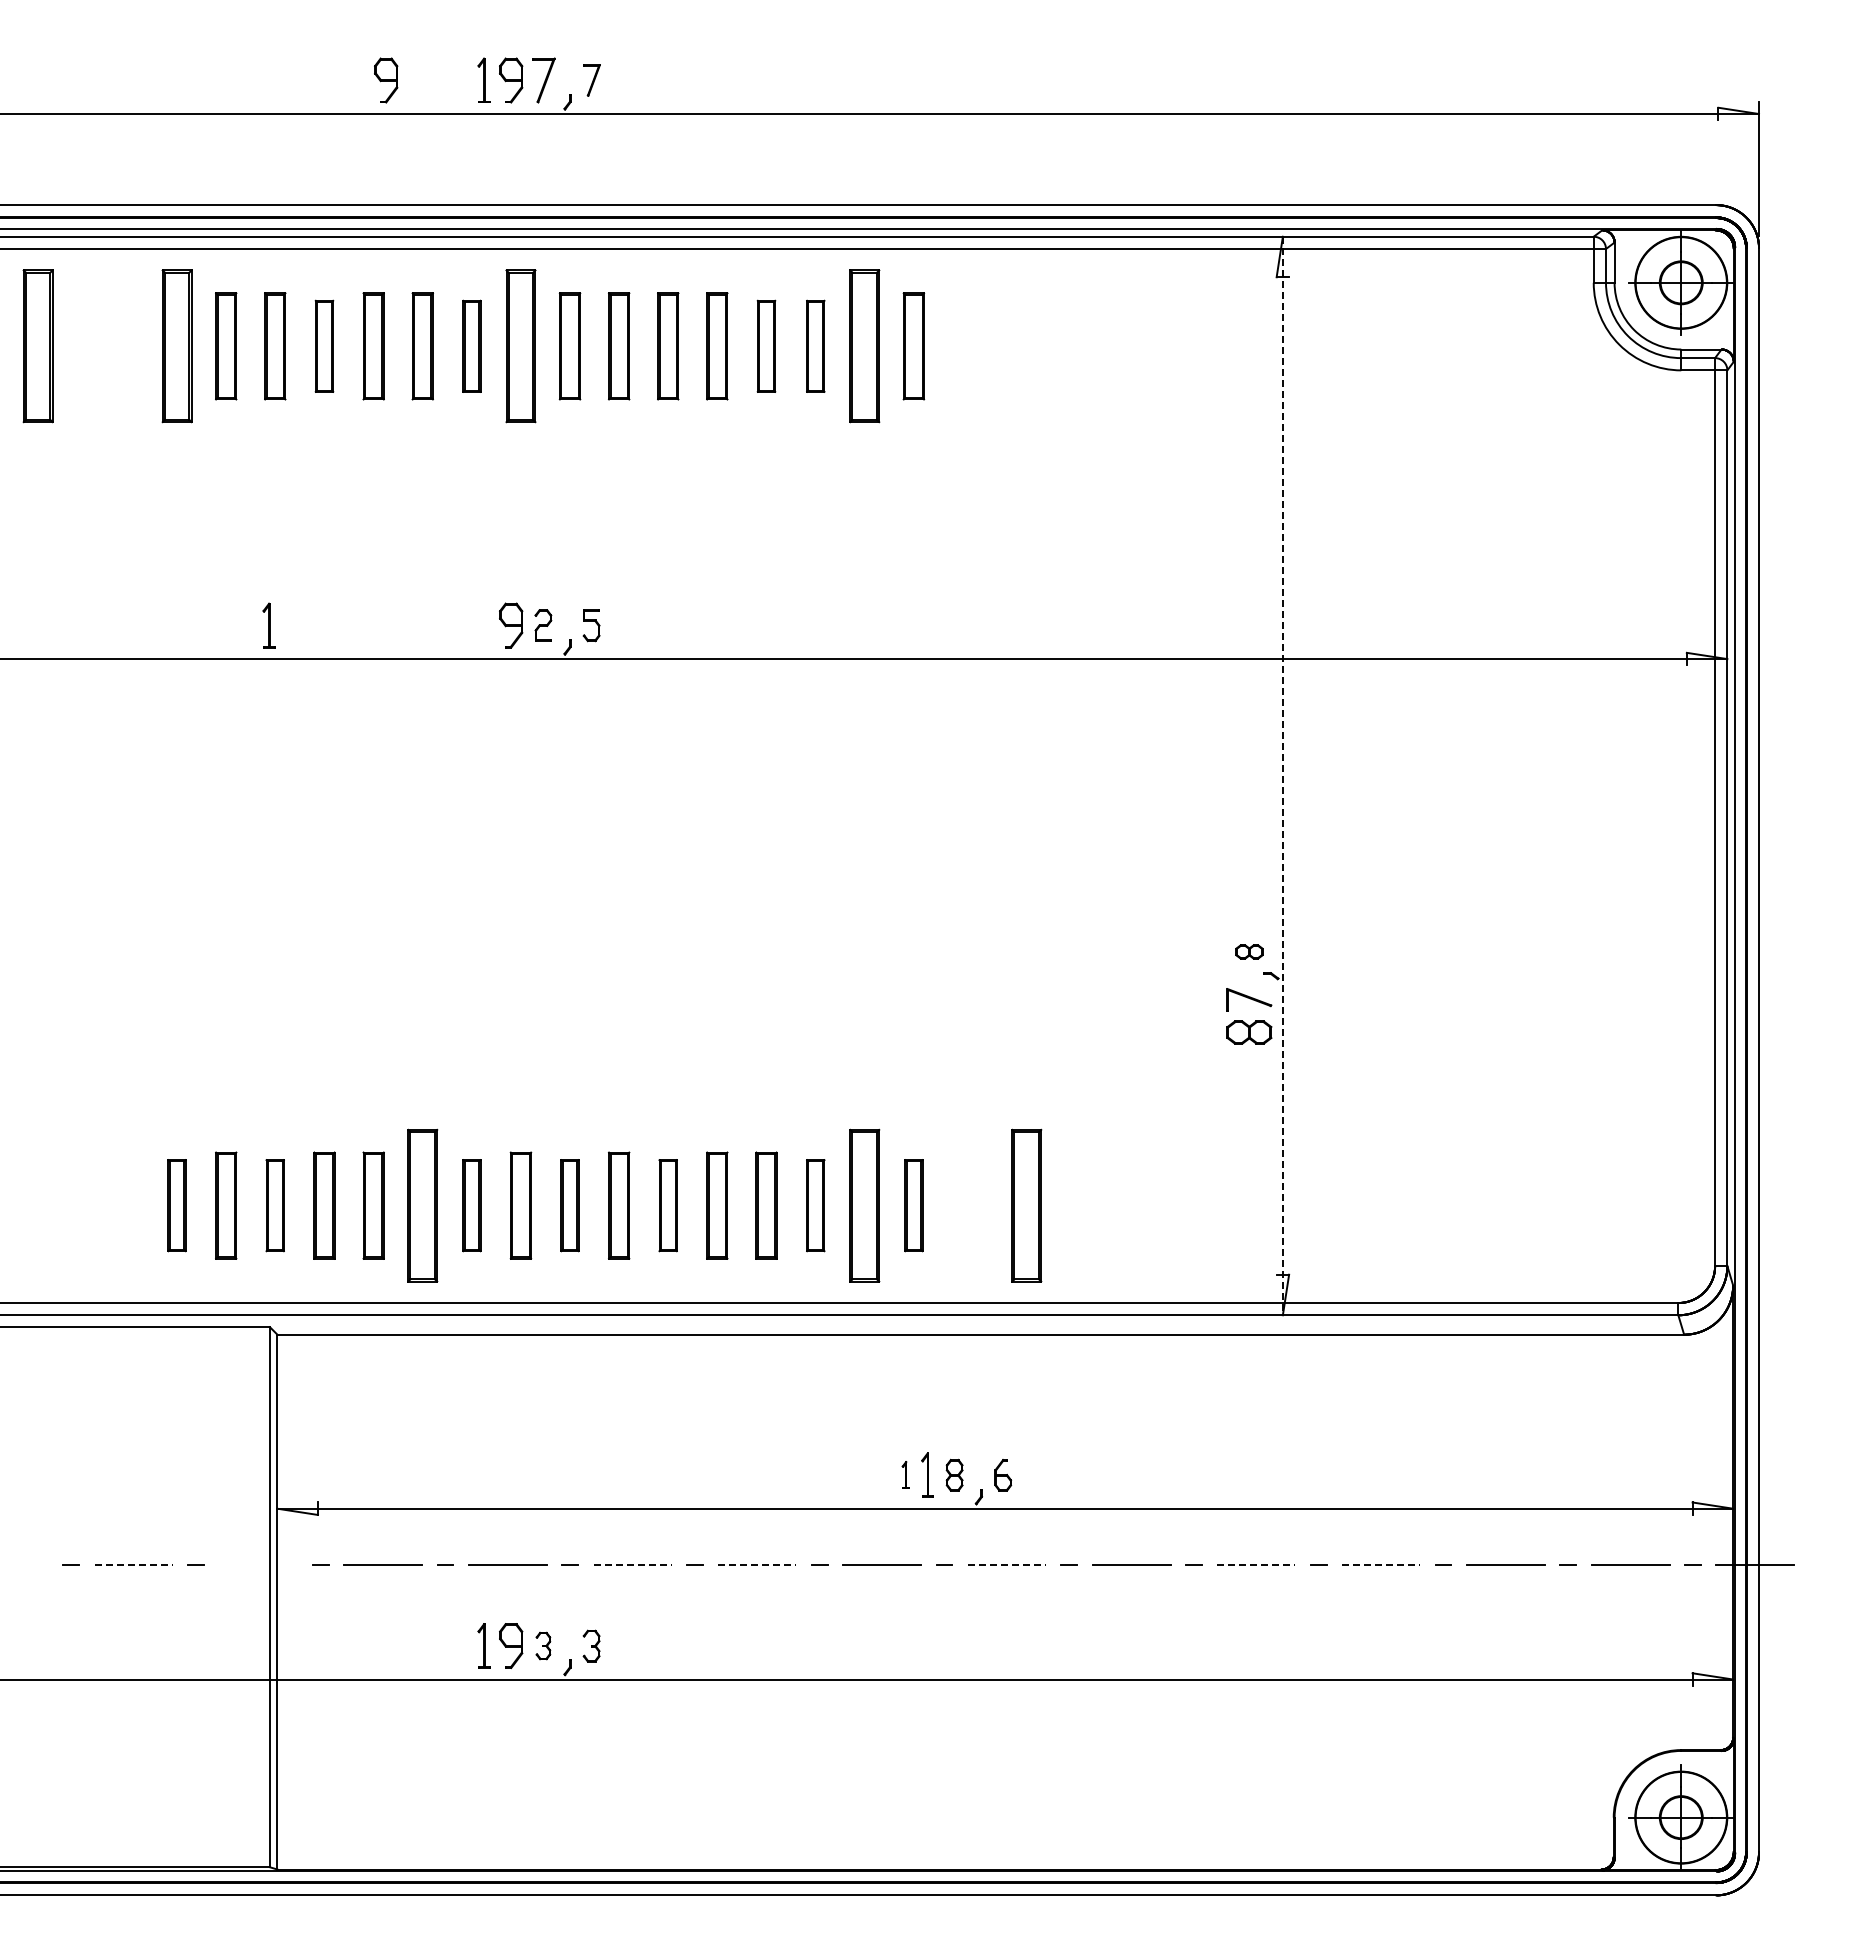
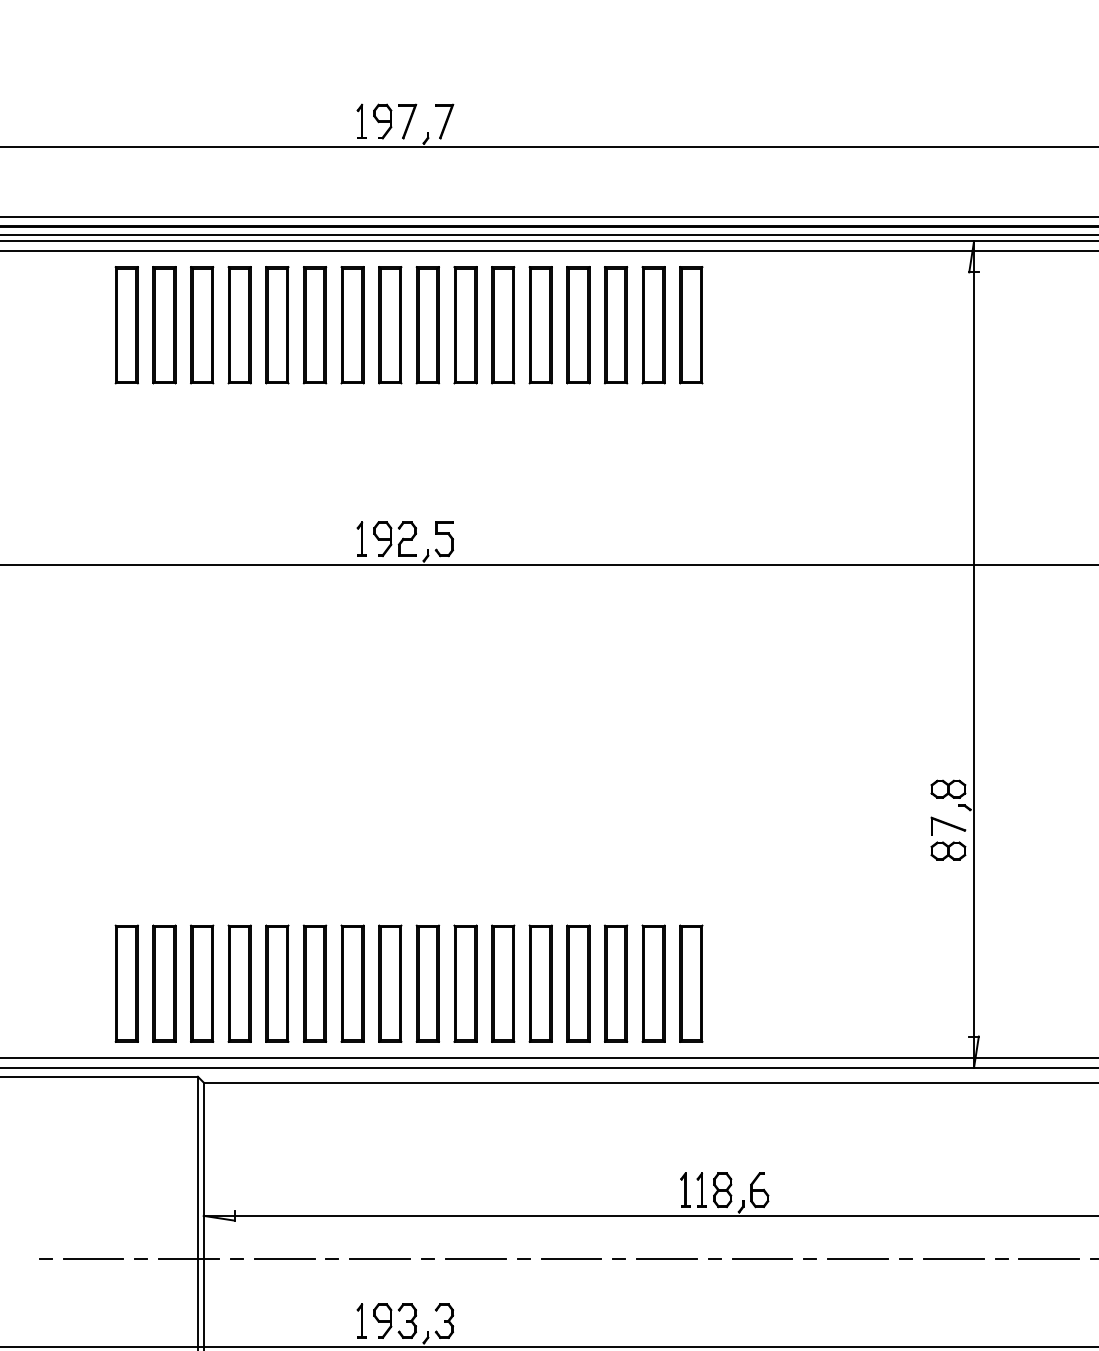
part: (386, 80) -> (287, 121), removed
part: (592, 80) -> (445, 121), size x1.43
part: (37, 346) -> (19, 325), removed
part: (225, 346) -> (163, 325), size x1.43
part: (274, 346) -> (201, 325), size x1.43
part: (324, 346) -> (239, 325), size x1.67
part: (373, 346) -> (277, 325), size x1.43
part: (422, 346) -> (314, 325), size x1.43
part: (471, 346) -> (352, 325), size x1.67
part: (569, 346) -> (427, 325), size x1.43
part: (618, 346) -> (465, 325), size x1.43
part: (667, 346) -> (502, 325), size x1.43
part: (716, 346) -> (540, 325), size x1.43
part: (766, 346) -> (578, 325), size x1.67
part: (815, 346) -> (615, 325), size x1.67
part: (913, 346) -> (691, 325), size x1.43
part: (268, 625) -> (361, 539), moved
part: (543, 625) -> (407, 539), size x1.43
part: (591, 625) -> (444, 539), size x1.43
line: (1282, 776) -> (973, 654), dashed -> solid
part: (1249, 951) -> (948, 788), size x1.67
part: (176, 1205) -> (126, 983), size x1.67
part: (225, 1205) -> (163, 983), size x1.43
part: (274, 1205) -> (201, 983), size x1.67
part: (324, 1205) -> (239, 983), size x1.43
part: (373, 1205) -> (277, 983), size x1.43
part: (471, 1205) -> (352, 983), size x1.67
part: (520, 1205) -> (389, 983), size x1.43
part: (569, 1205) -> (427, 983), size x1.67
part: (618, 1205) -> (465, 983), size x1.43
part: (667, 1205) -> (502, 983), size x1.67
part: (716, 1205) -> (540, 983), size x1.43
part: (766, 1205) -> (578, 983), size x1.43
part: (815, 1205) -> (615, 983), size x1.67
part: (913, 1205) -> (691, 983), size x1.67
part: (1026, 1205) -> (777, 983), removed
part: (905, 1474) -> (684, 1189), size x1.67
part: (954, 1475) -> (722, 1190), size x1.43
part: (1003, 1475) -> (759, 1190), size x1.43
line: (133, 1565) -> (93, 1259), dashed -> solid
line: (258, 1565) -> (189, 1259), added
line: (632, 1565) -> (475, 1259), dashed -> solid
line: (757, 1565) -> (571, 1259), dashed -> solid
line: (1006, 1565) -> (762, 1259), dashed -> solid
line: (1256, 1565) -> (953, 1259), dashed -> solid
line: (1381, 1565) -> (1049, 1259), dashed -> solid
part: (543, 1645) -> (407, 1320), size x1.67
part: (591, 1646) -> (444, 1321), size x1.43

